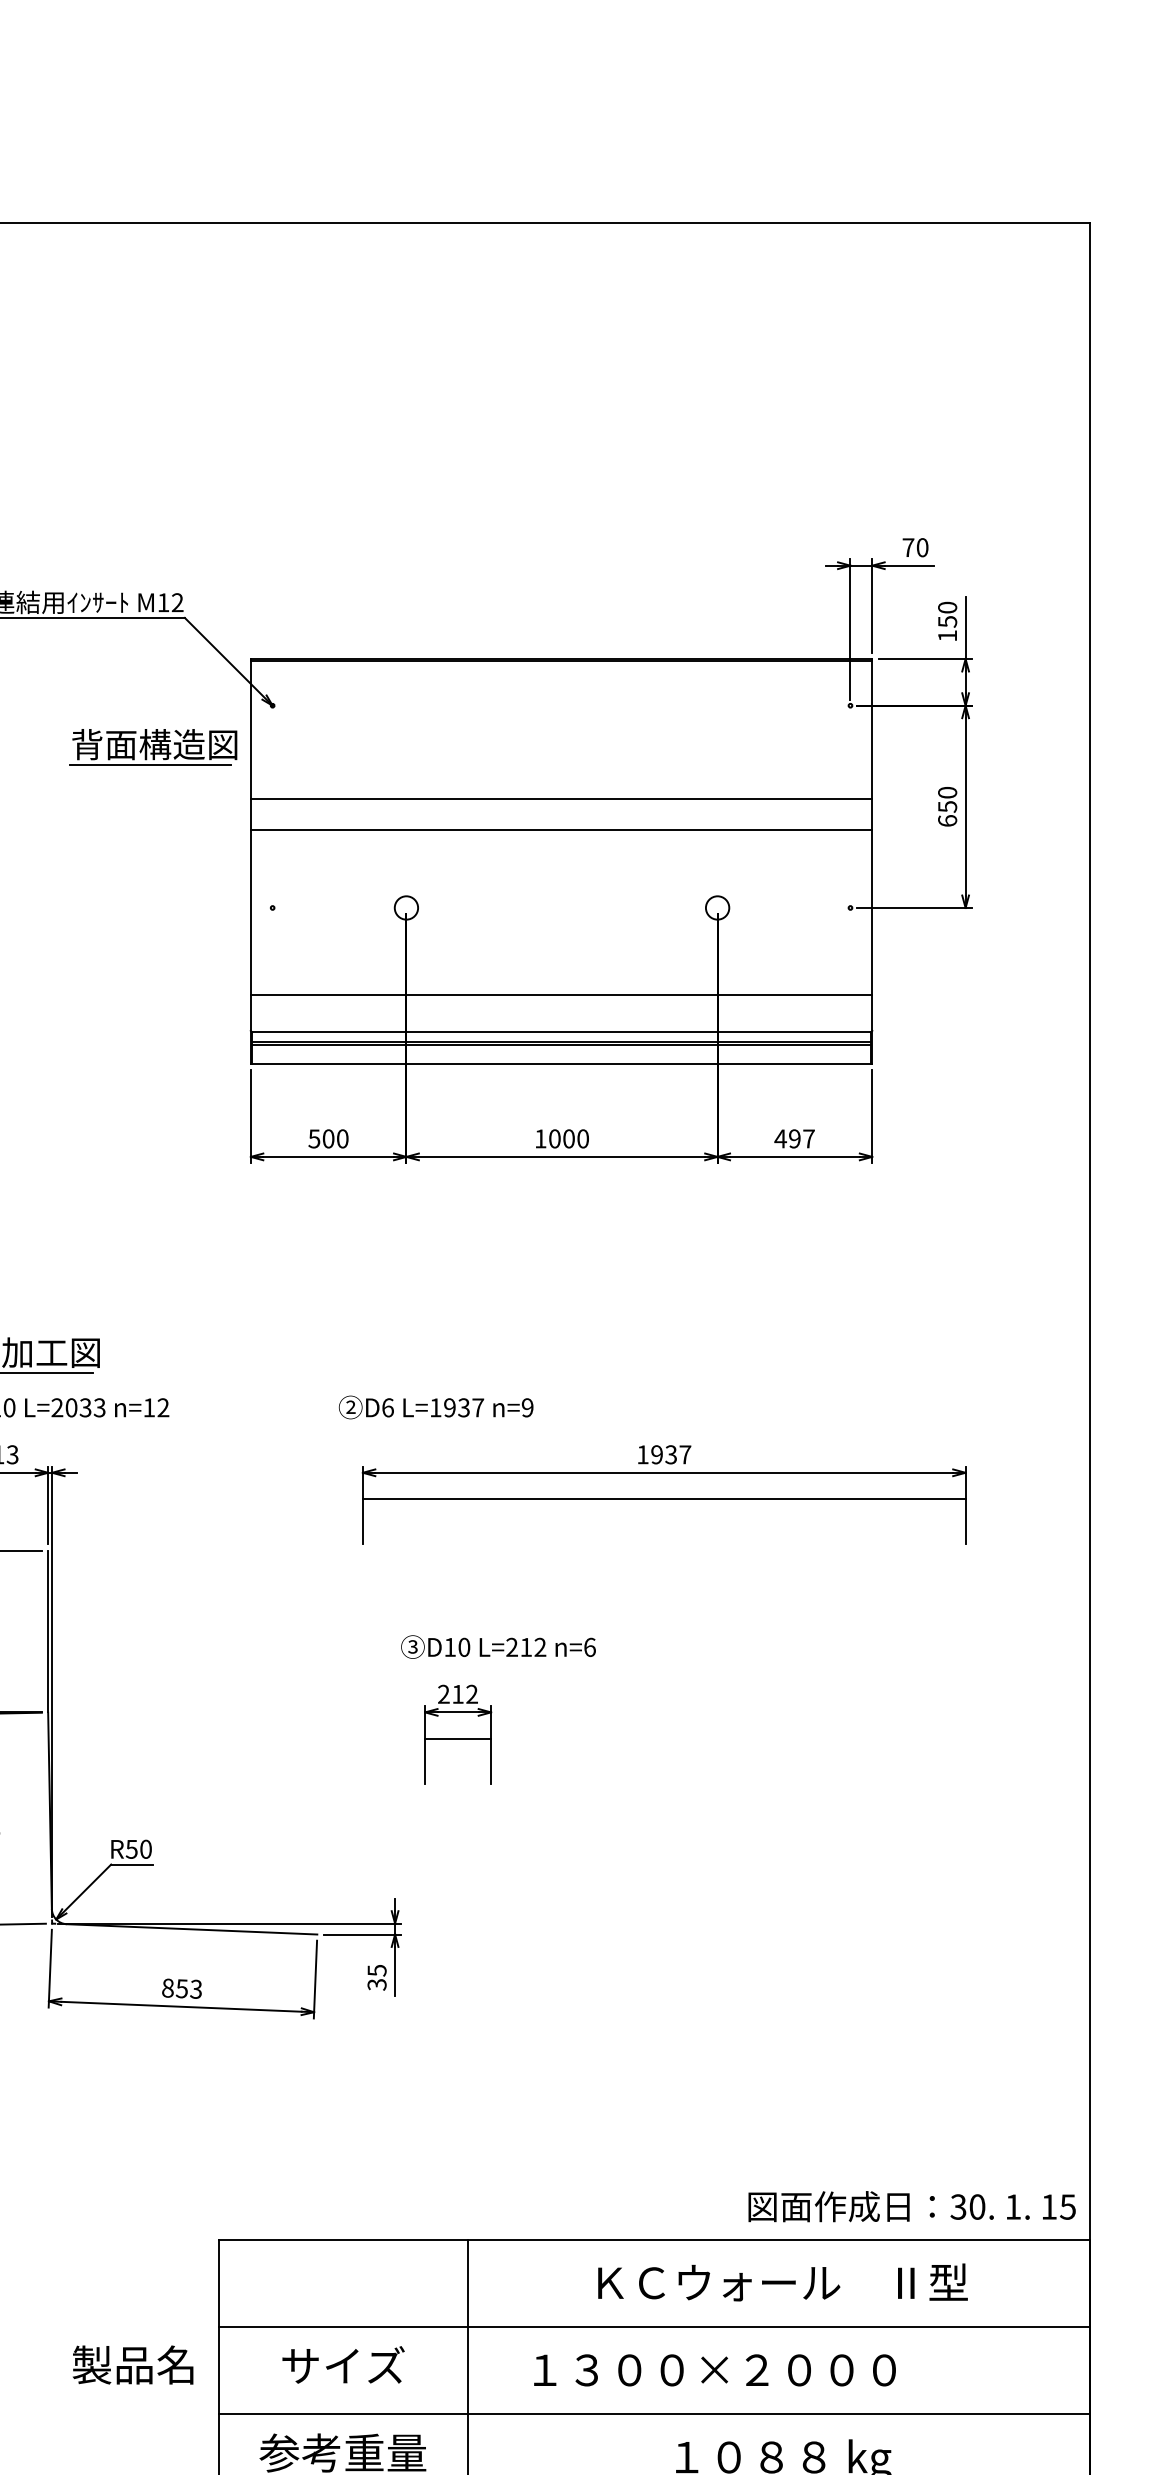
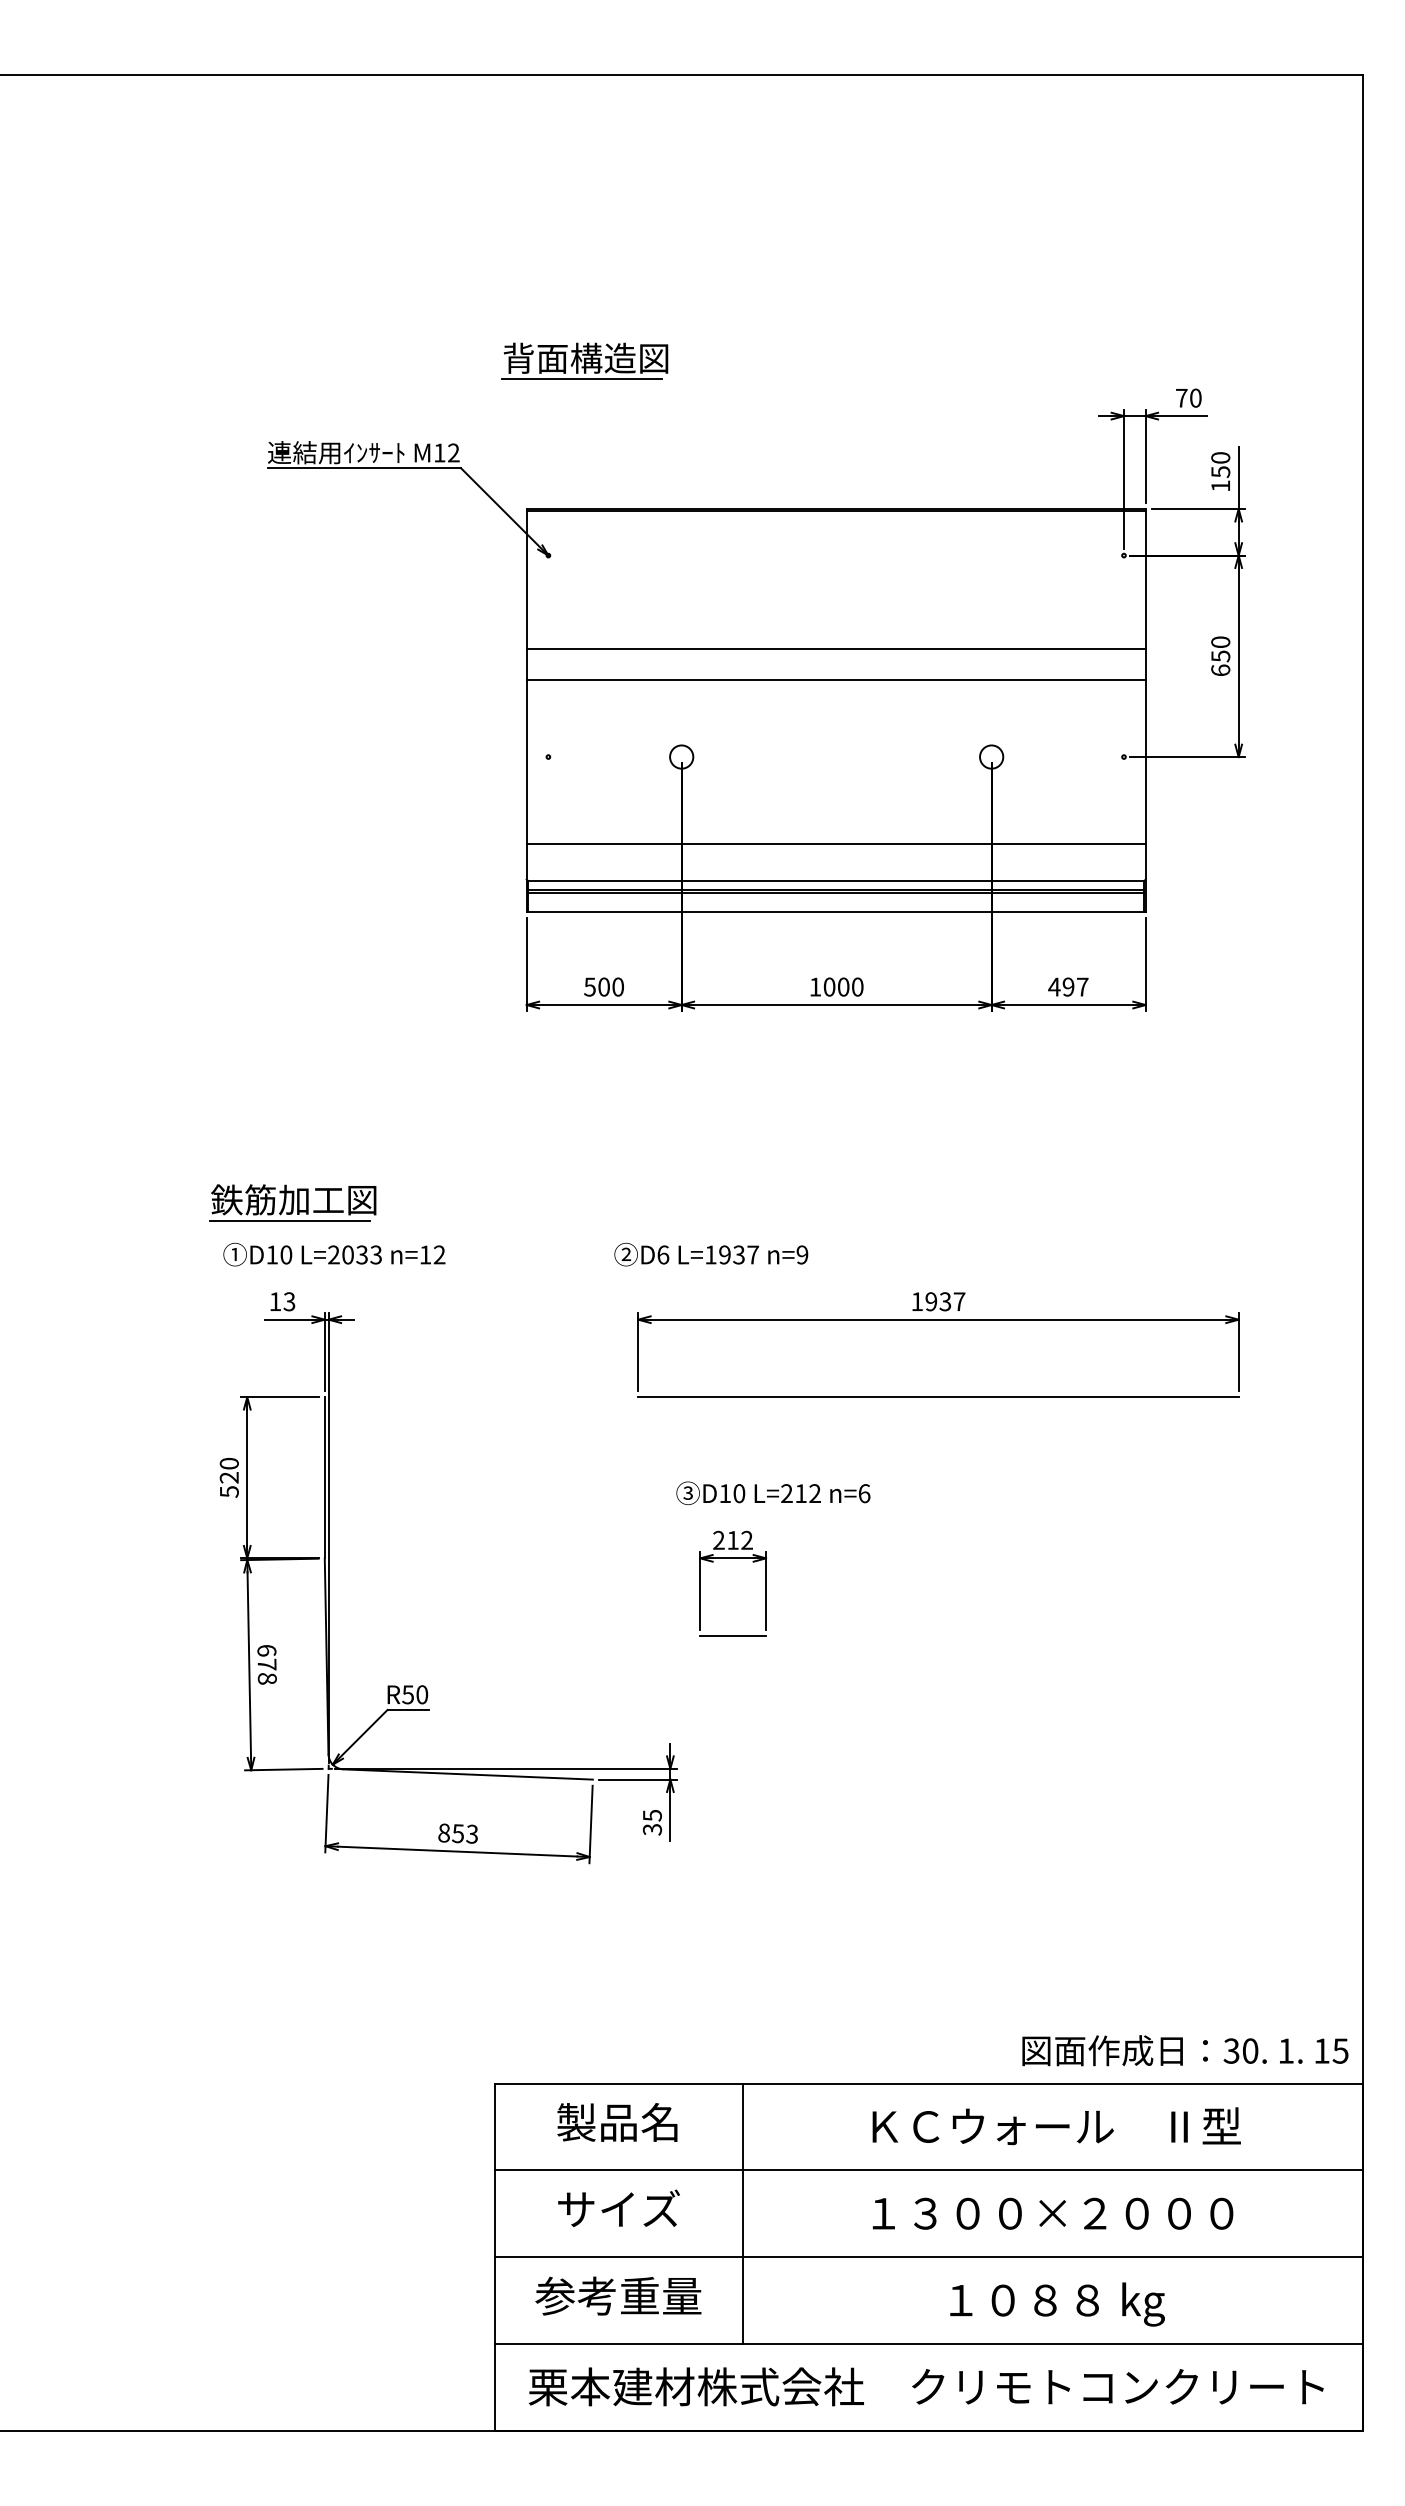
part: (153, 746) -> (584, 360), moved
line: (664, 1499) -> (938, 1397), moved
line: (458, 1738) -> (733, 1635), moved
text: (133, 2365) -> (617, 2122), moved
text: (714, 2370) -> (1052, 2213), moved

